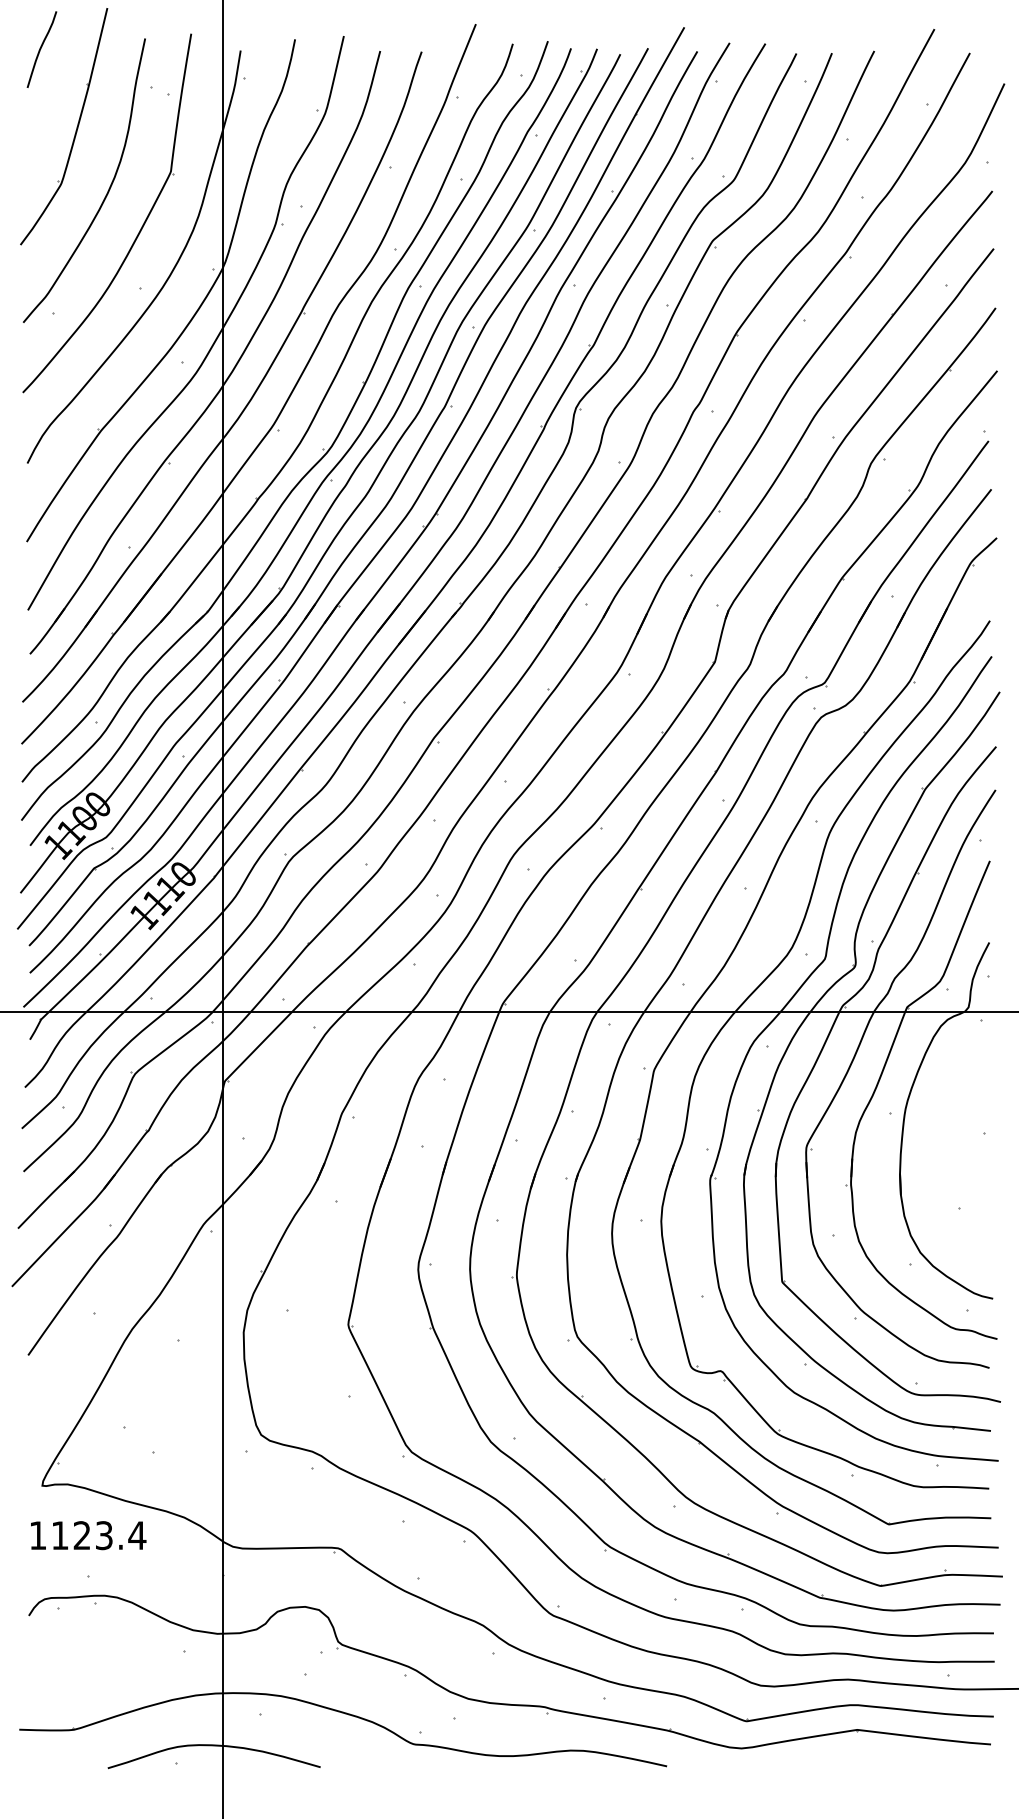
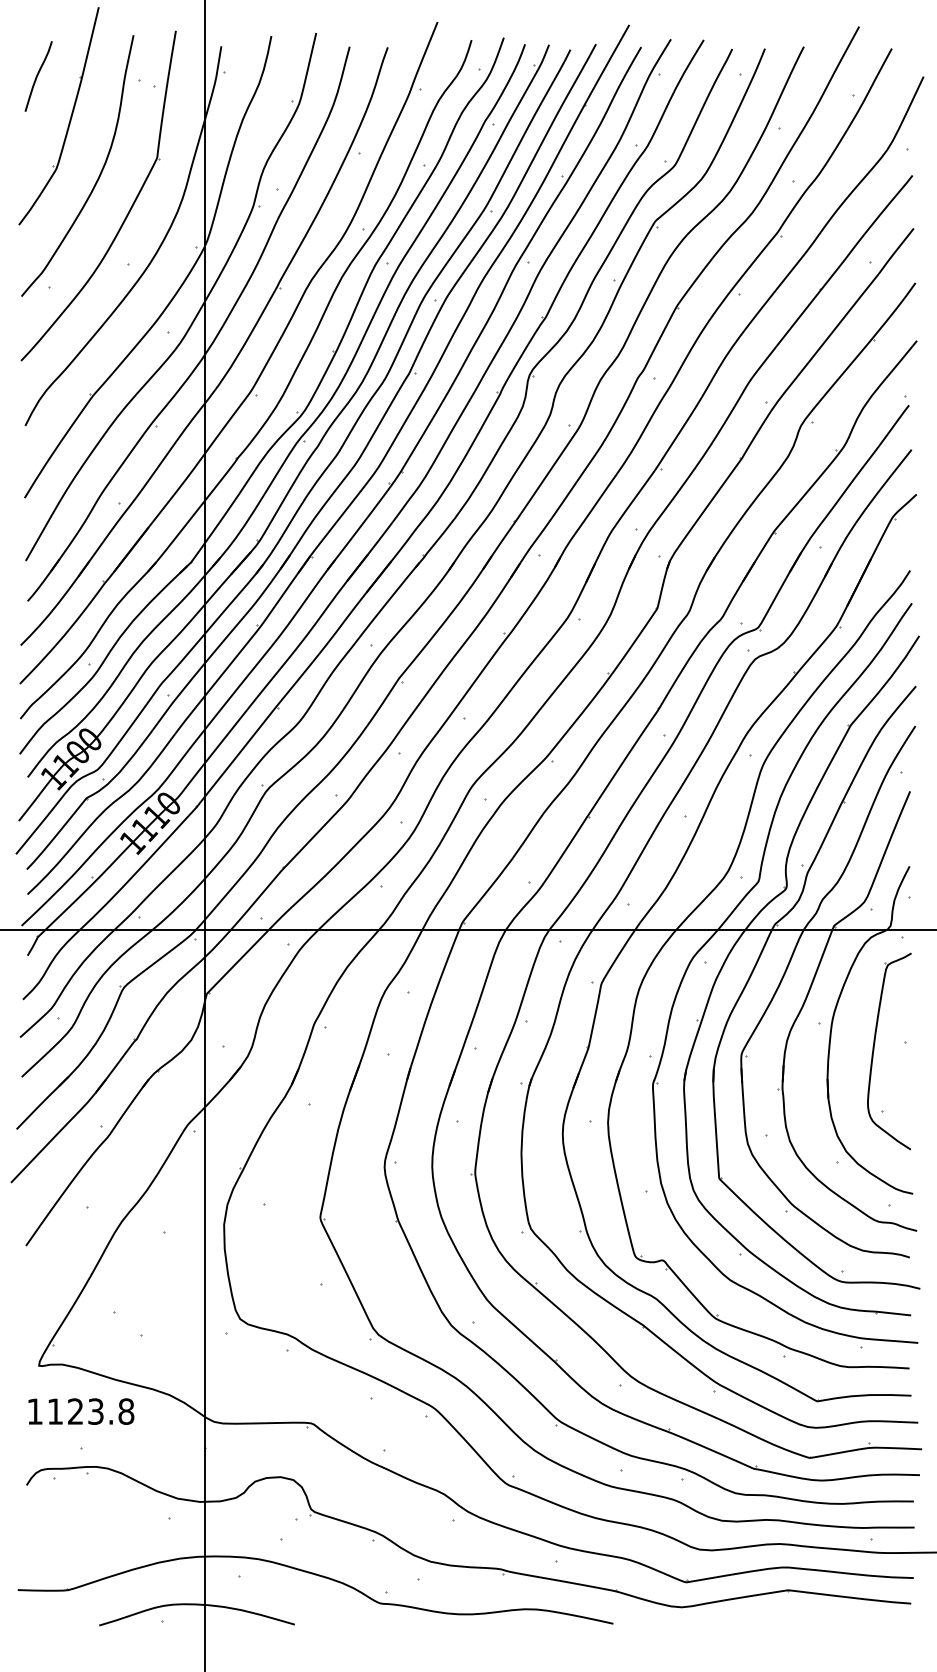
curve: (41, 48) -> (38, 75), moved
part: (951, 1142) -> (874, 1050), added
text: (136, 1535) -> (125, 1411), 1123.4 -> 1123.8

